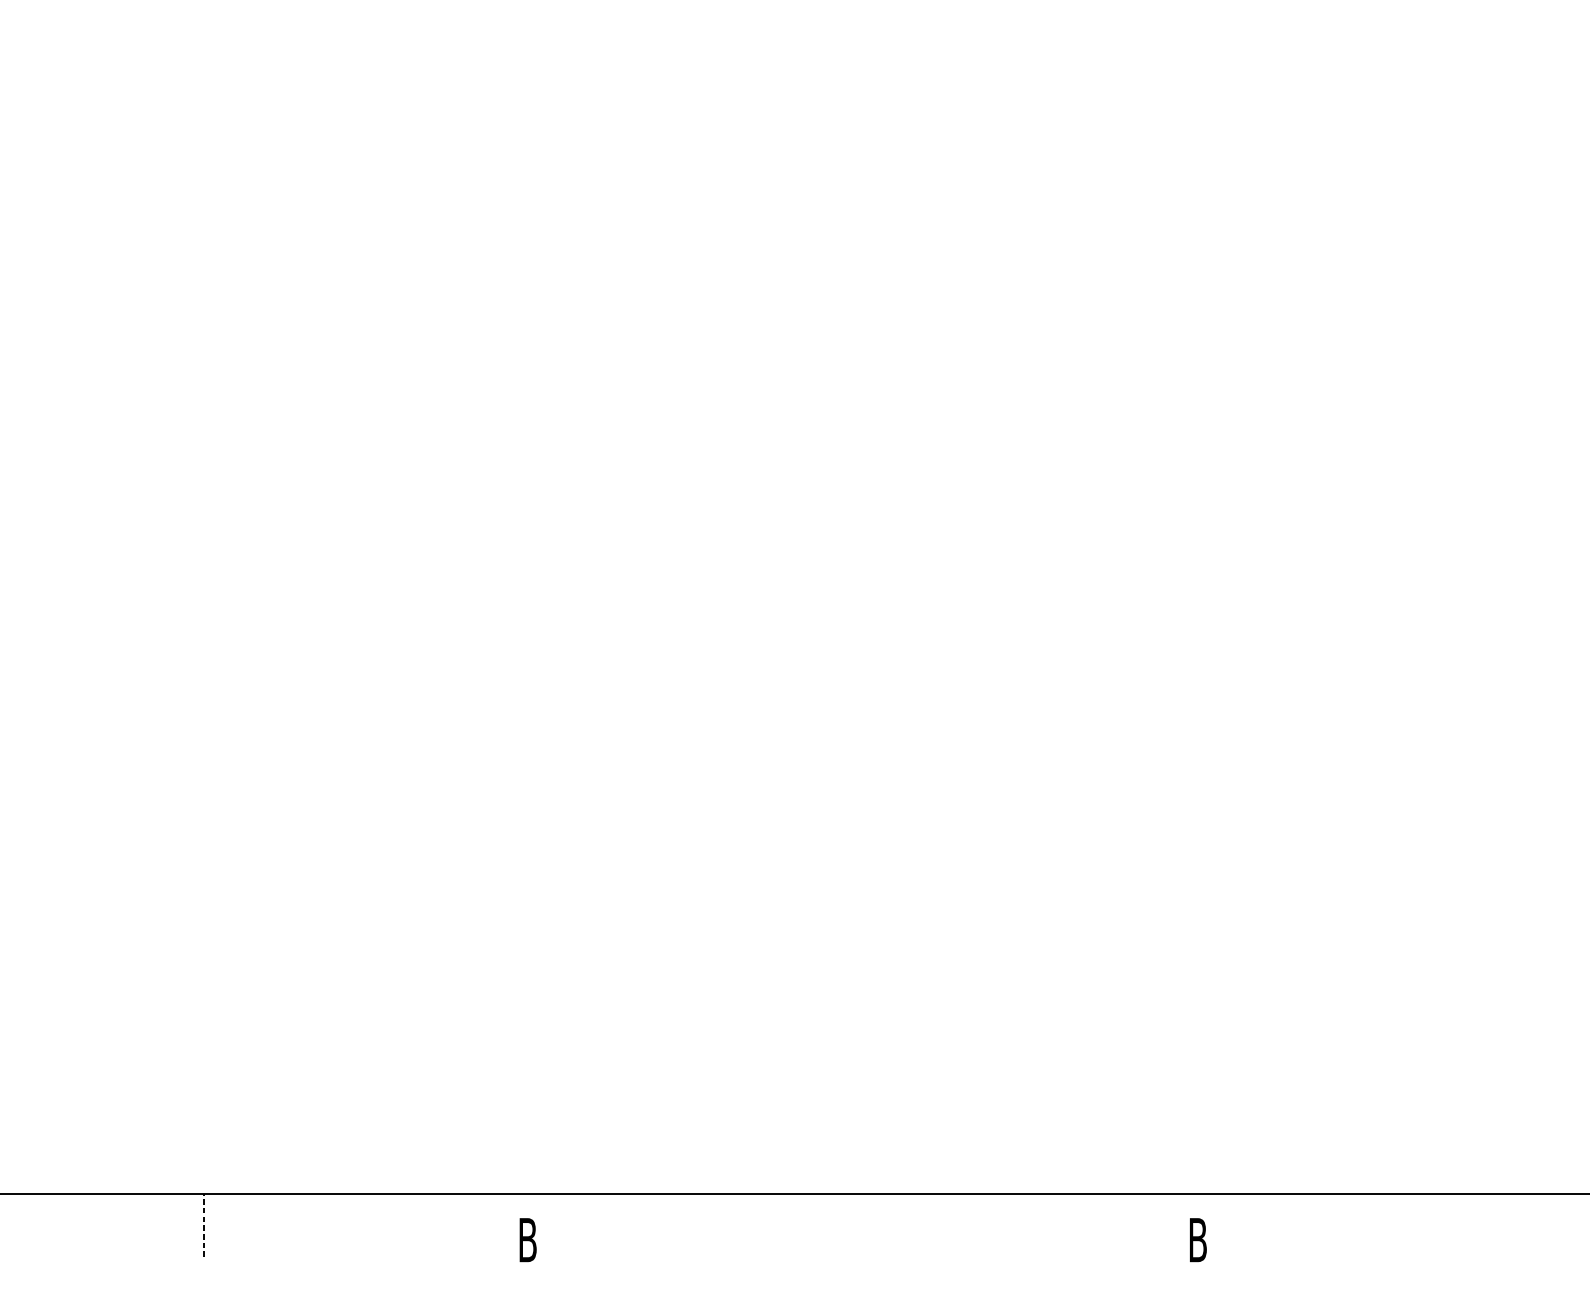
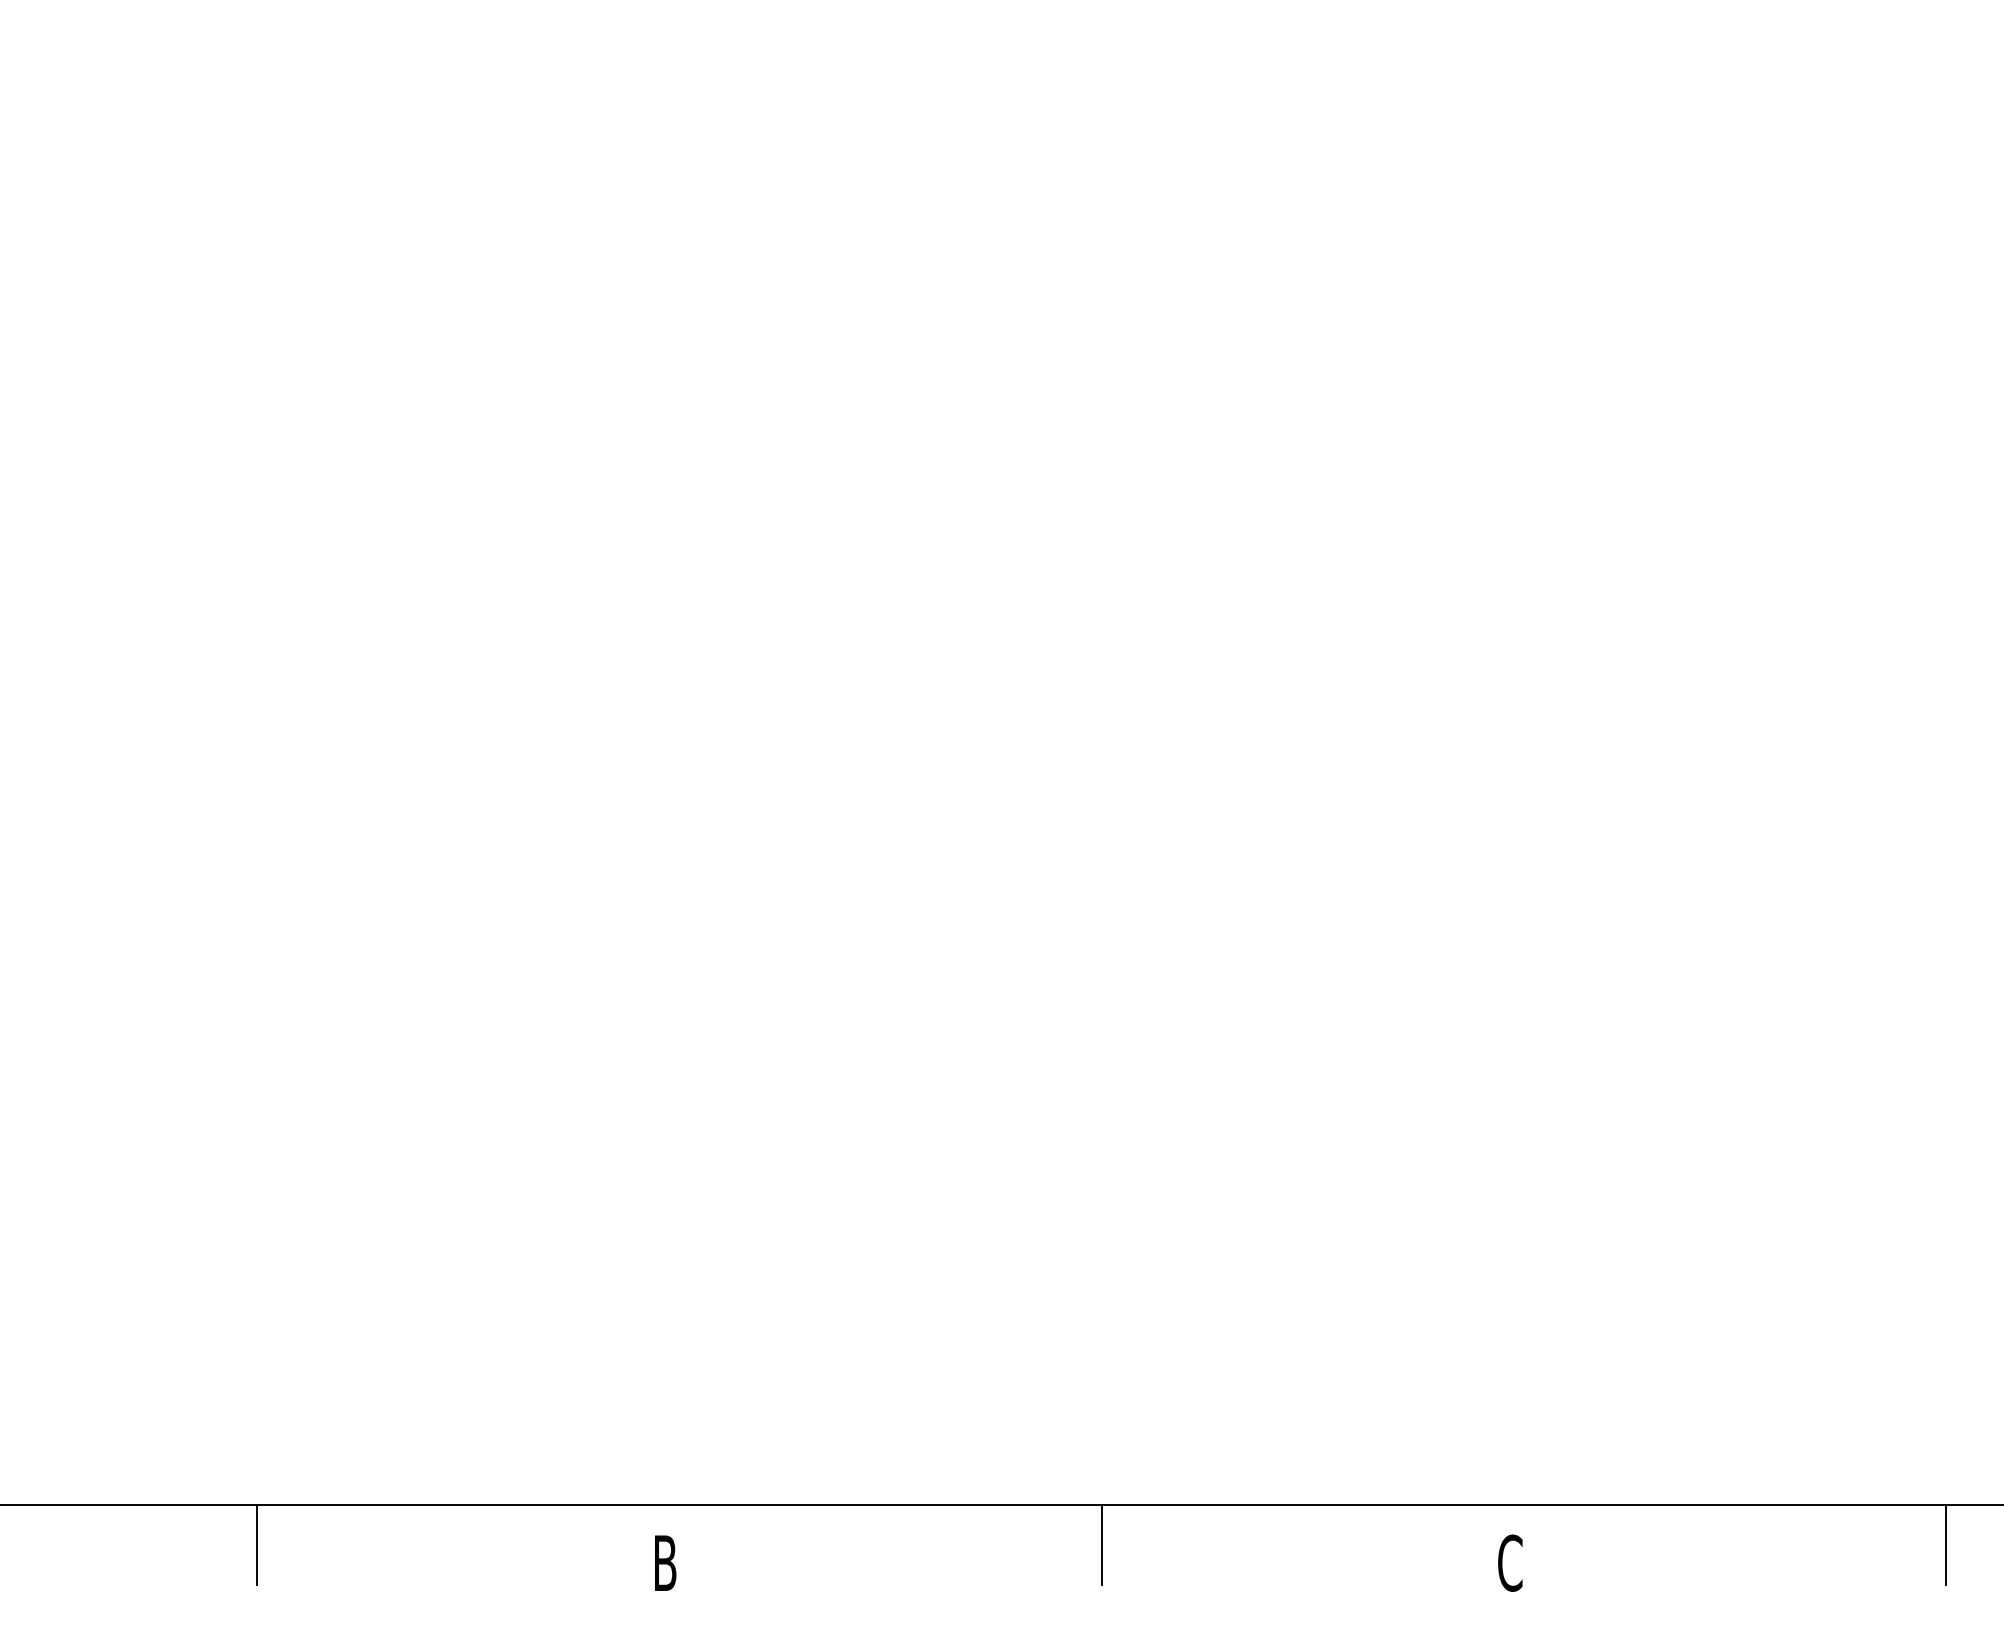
line: (203, 1225) -> (256, 1544), dashed -> solid
line: (873, 1225) -> (1101, 1544), added
line: (1544, 1225) -> (1946, 1544), added
text: (1198, 1239) -> (1510, 1562), B -> C

